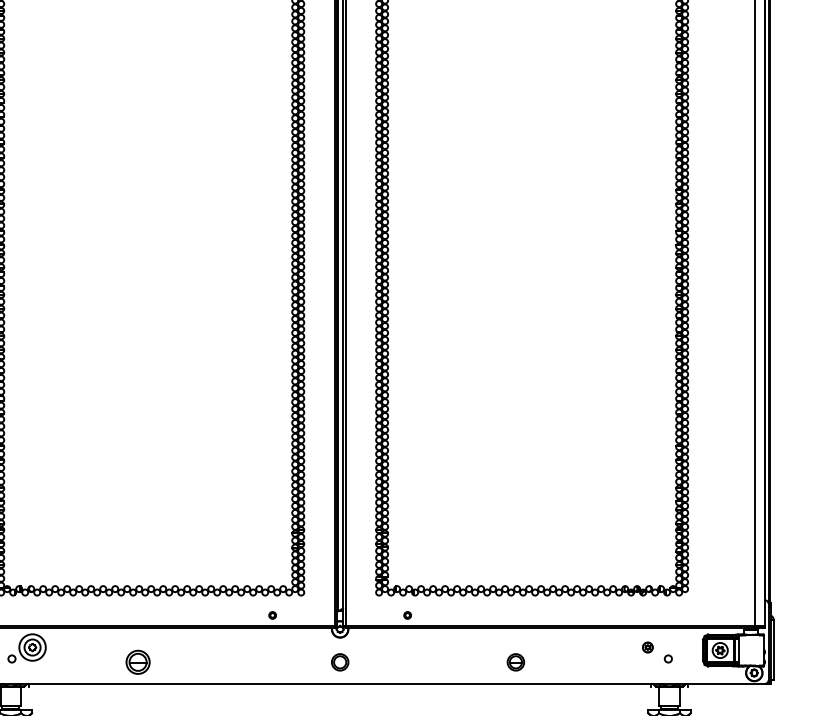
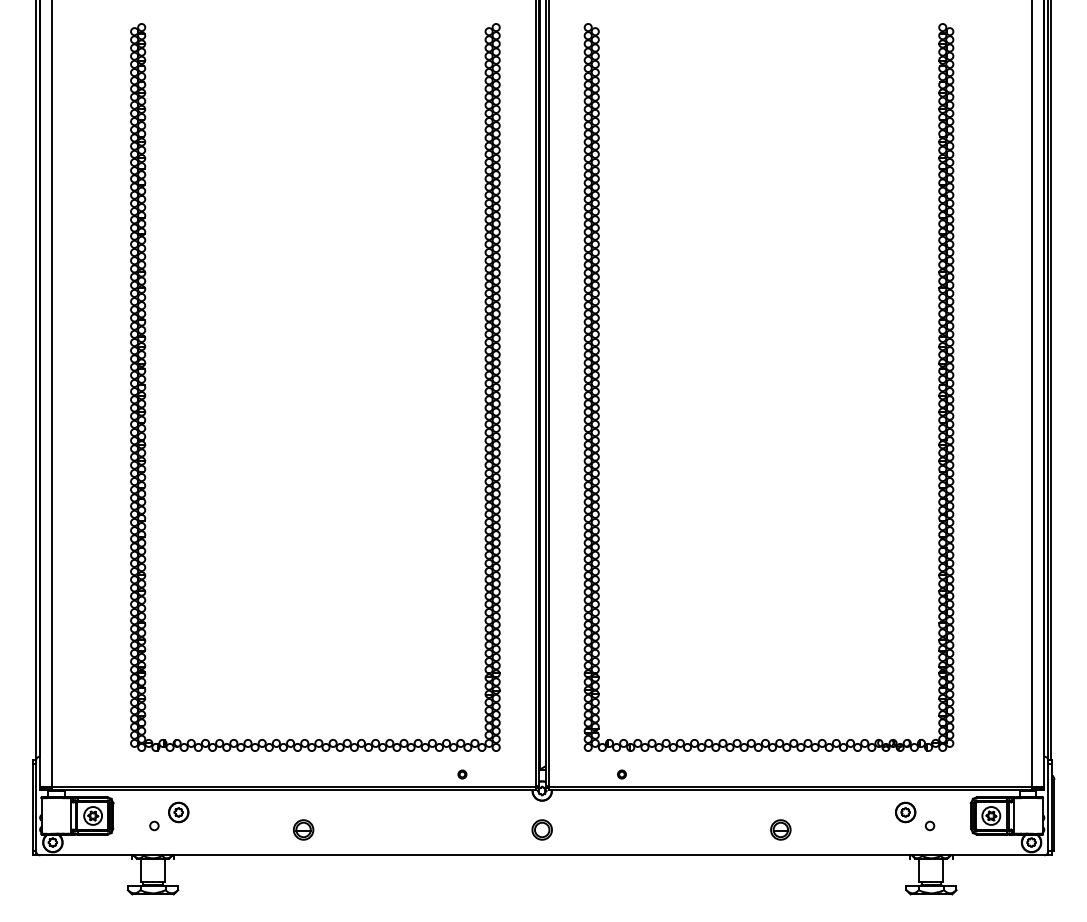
circle: (32, 647) -> (178, 812), size x0.62
part: (647, 647) -> (905, 812), size x1.67
part: (138, 661) -> (303, 829), size x0.71
part: (515, 661) -> (780, 829), moved

